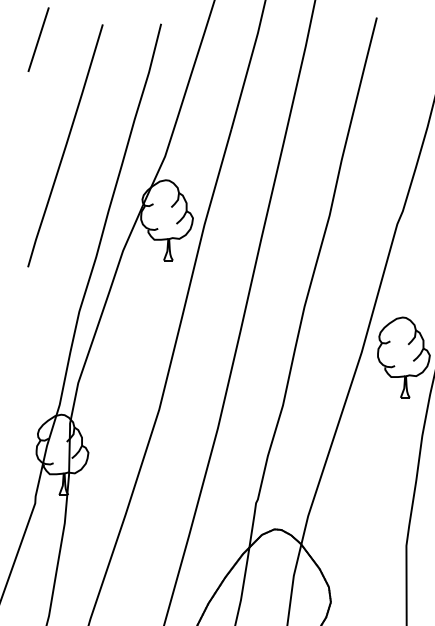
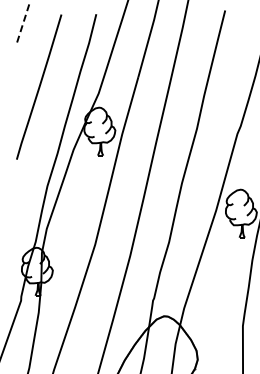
line: (37, 41) -> (22, 24), solid -> dashed

